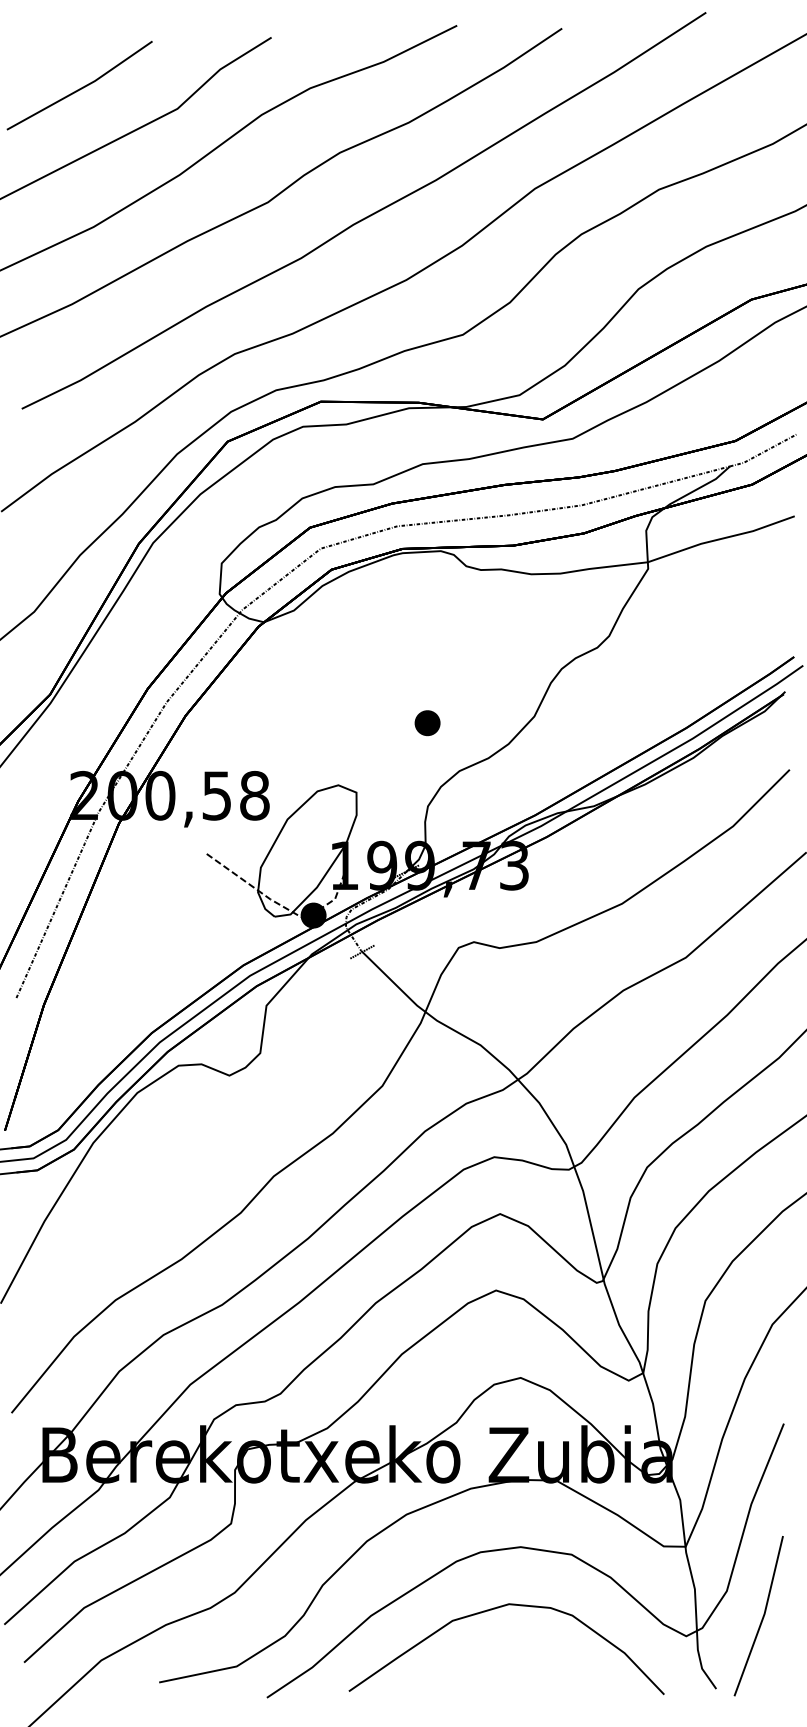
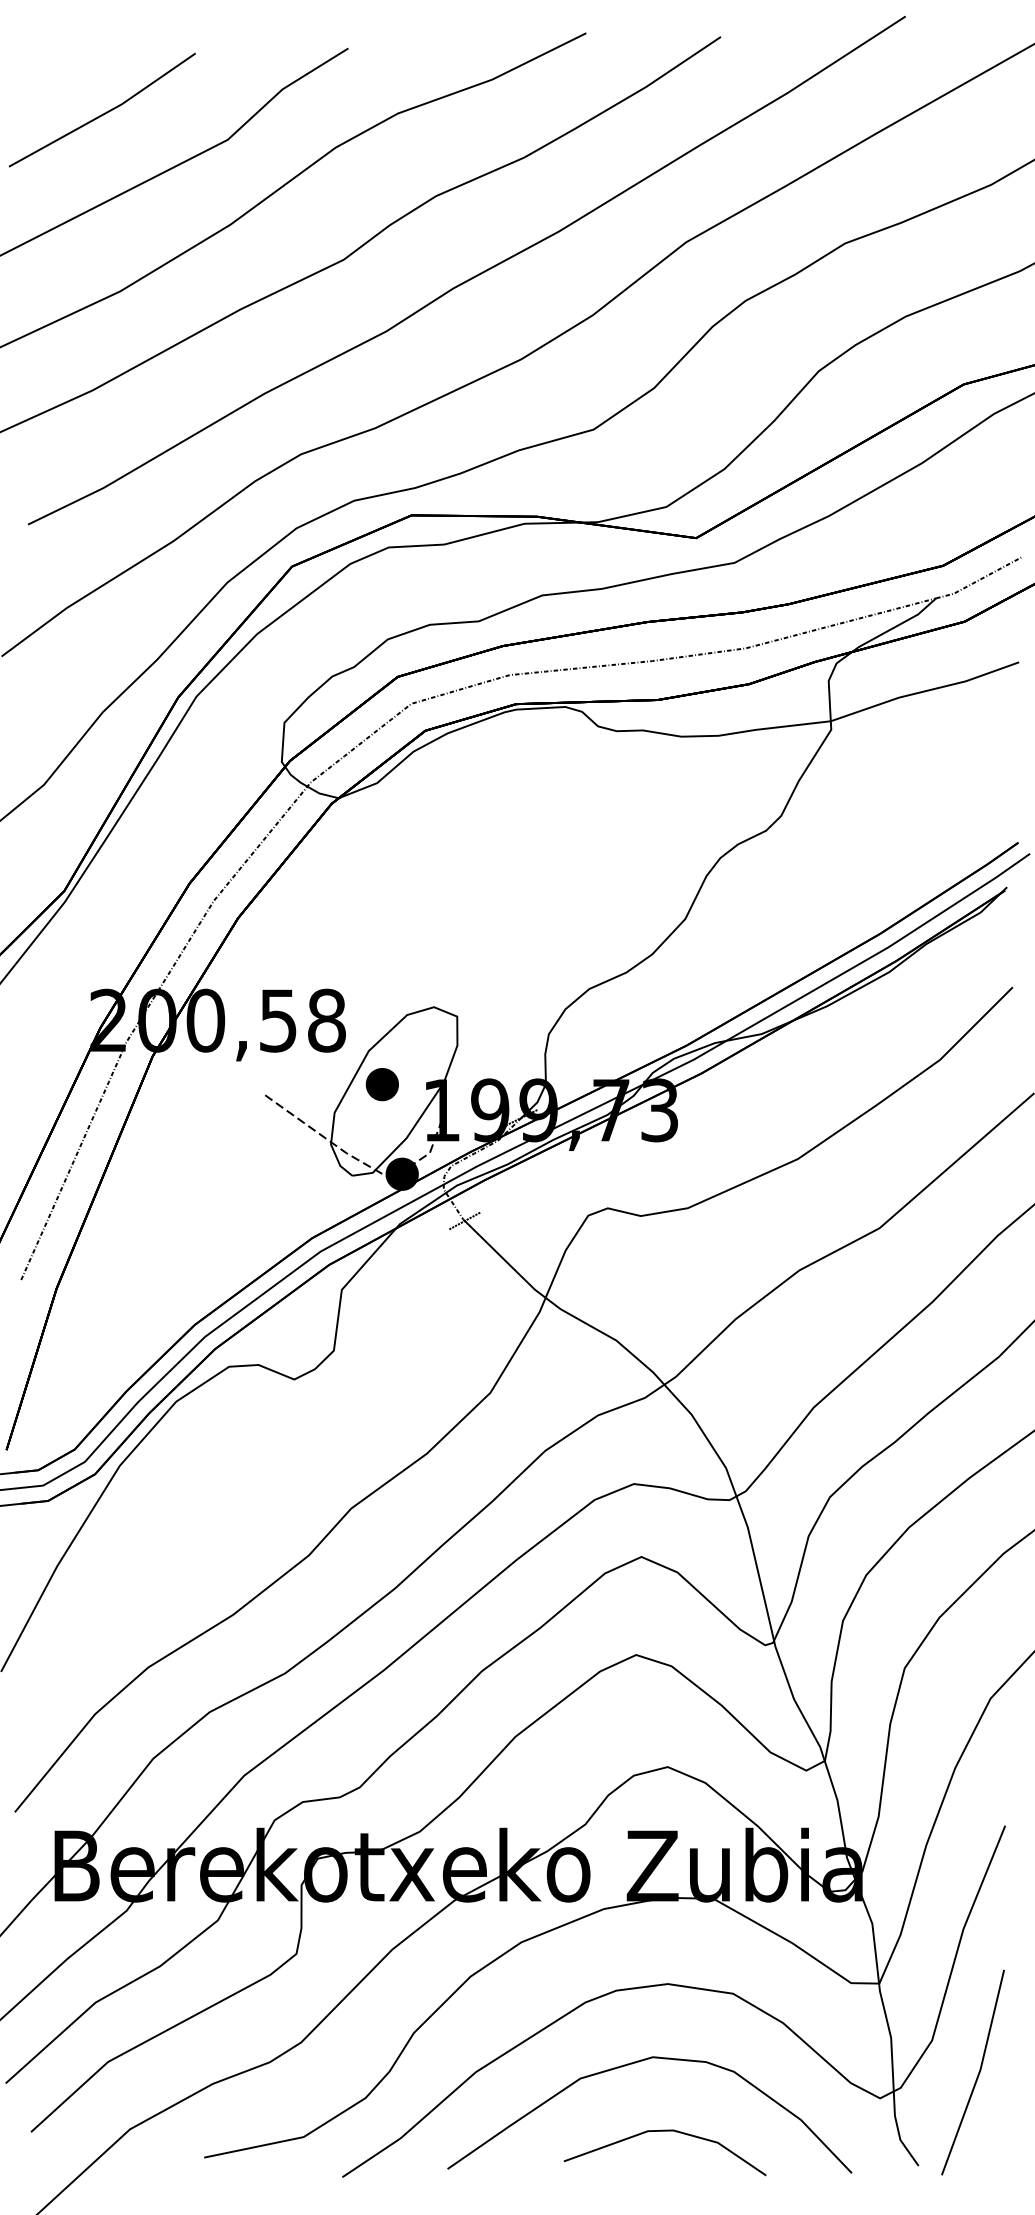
part: (426, 723) -> (381, 1084), moved
line: (518, 1662) -> (664, 2131), added

